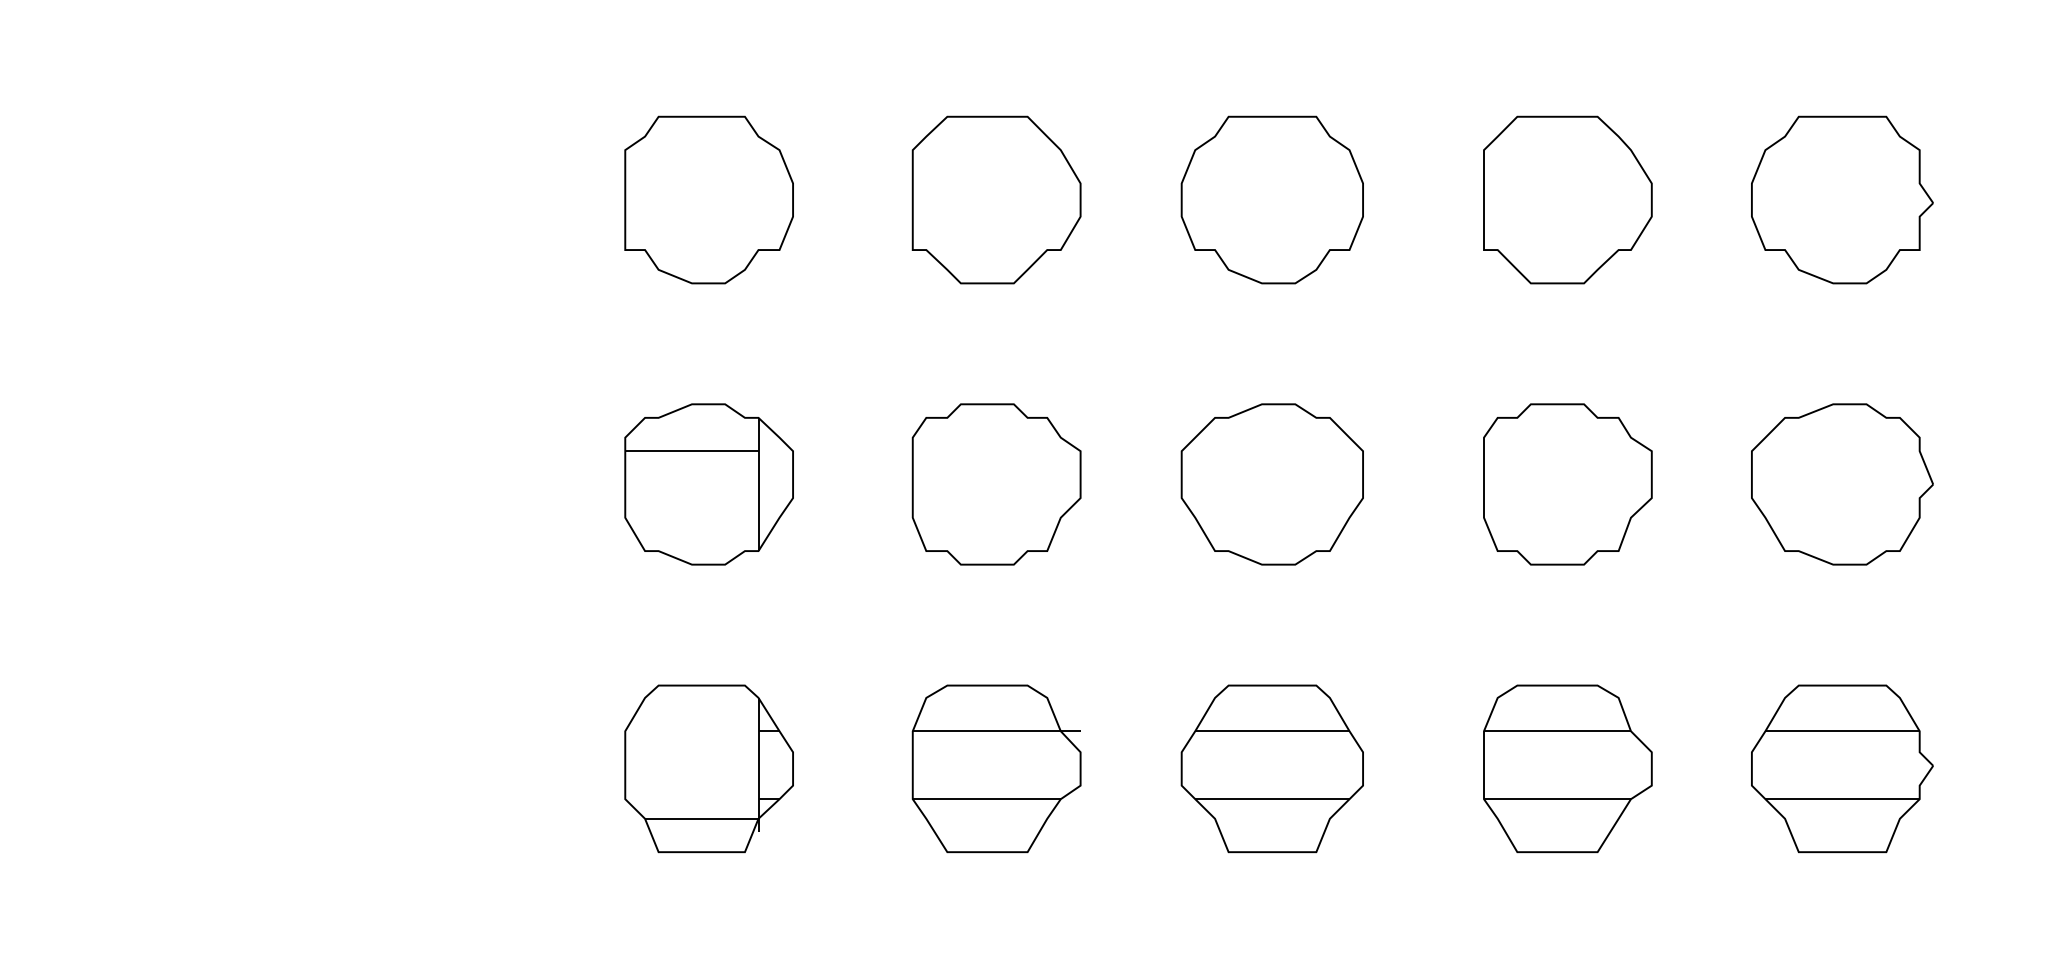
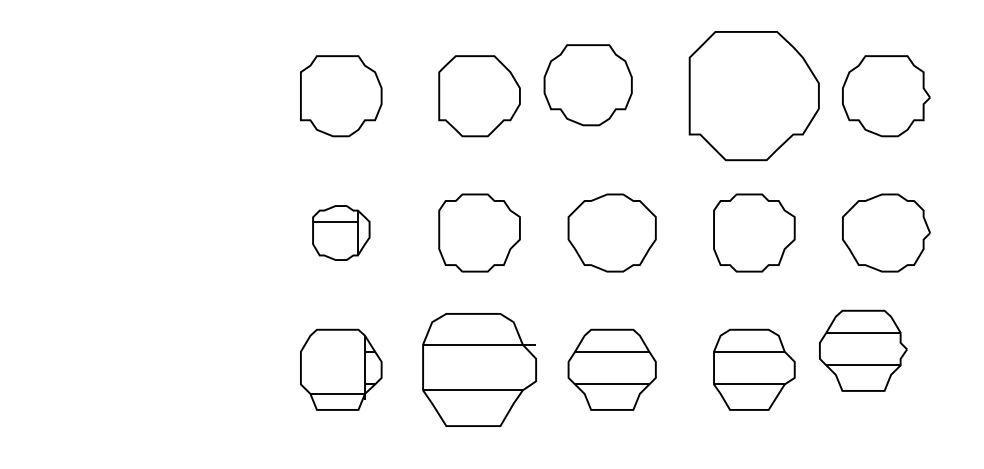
part: (1270, 200) -> (587, 85), moved
part: (1568, 200) -> (754, 96), size x1.6
part: (709, 483) -> (341, 232), size x0.7
part: (996, 768) -> (479, 369), size x1.4
part: (1842, 768) -> (863, 350), moved

